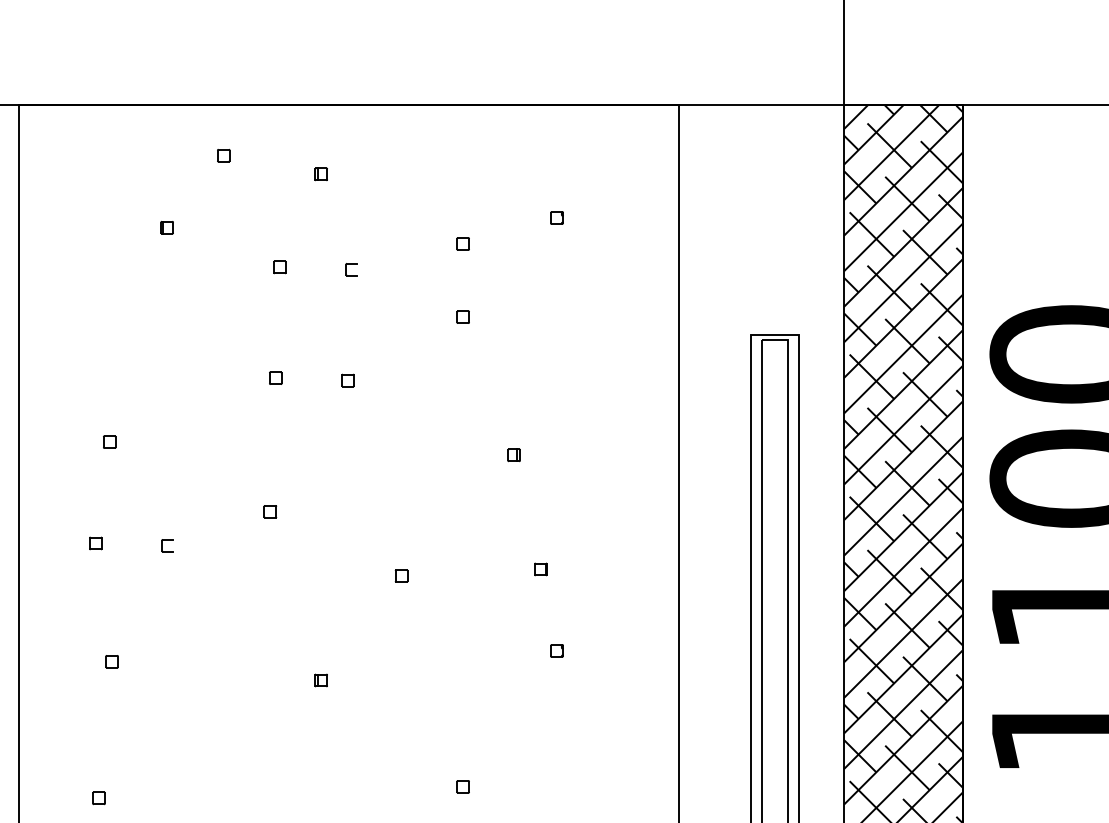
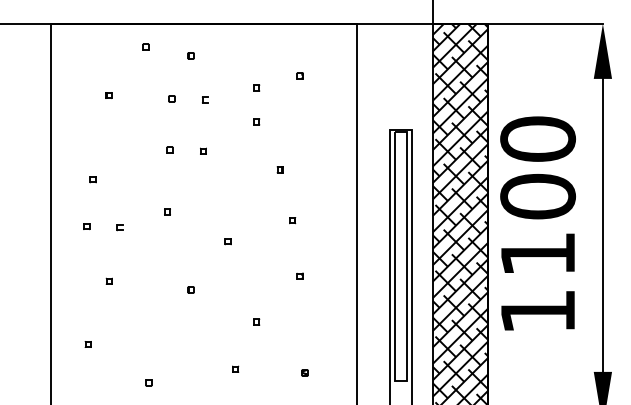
part: (166, 227) -> (108, 95), moved
part: (512, 454) -> (279, 169), moved
part: (540, 569) -> (292, 220), moved
part: (110, 659) -> (108, 280), moved
part: (462, 785) -> (256, 321), moved

